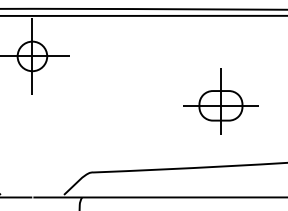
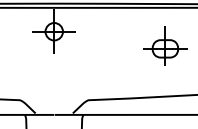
part: (221, 100) -> (165, 45), moved

